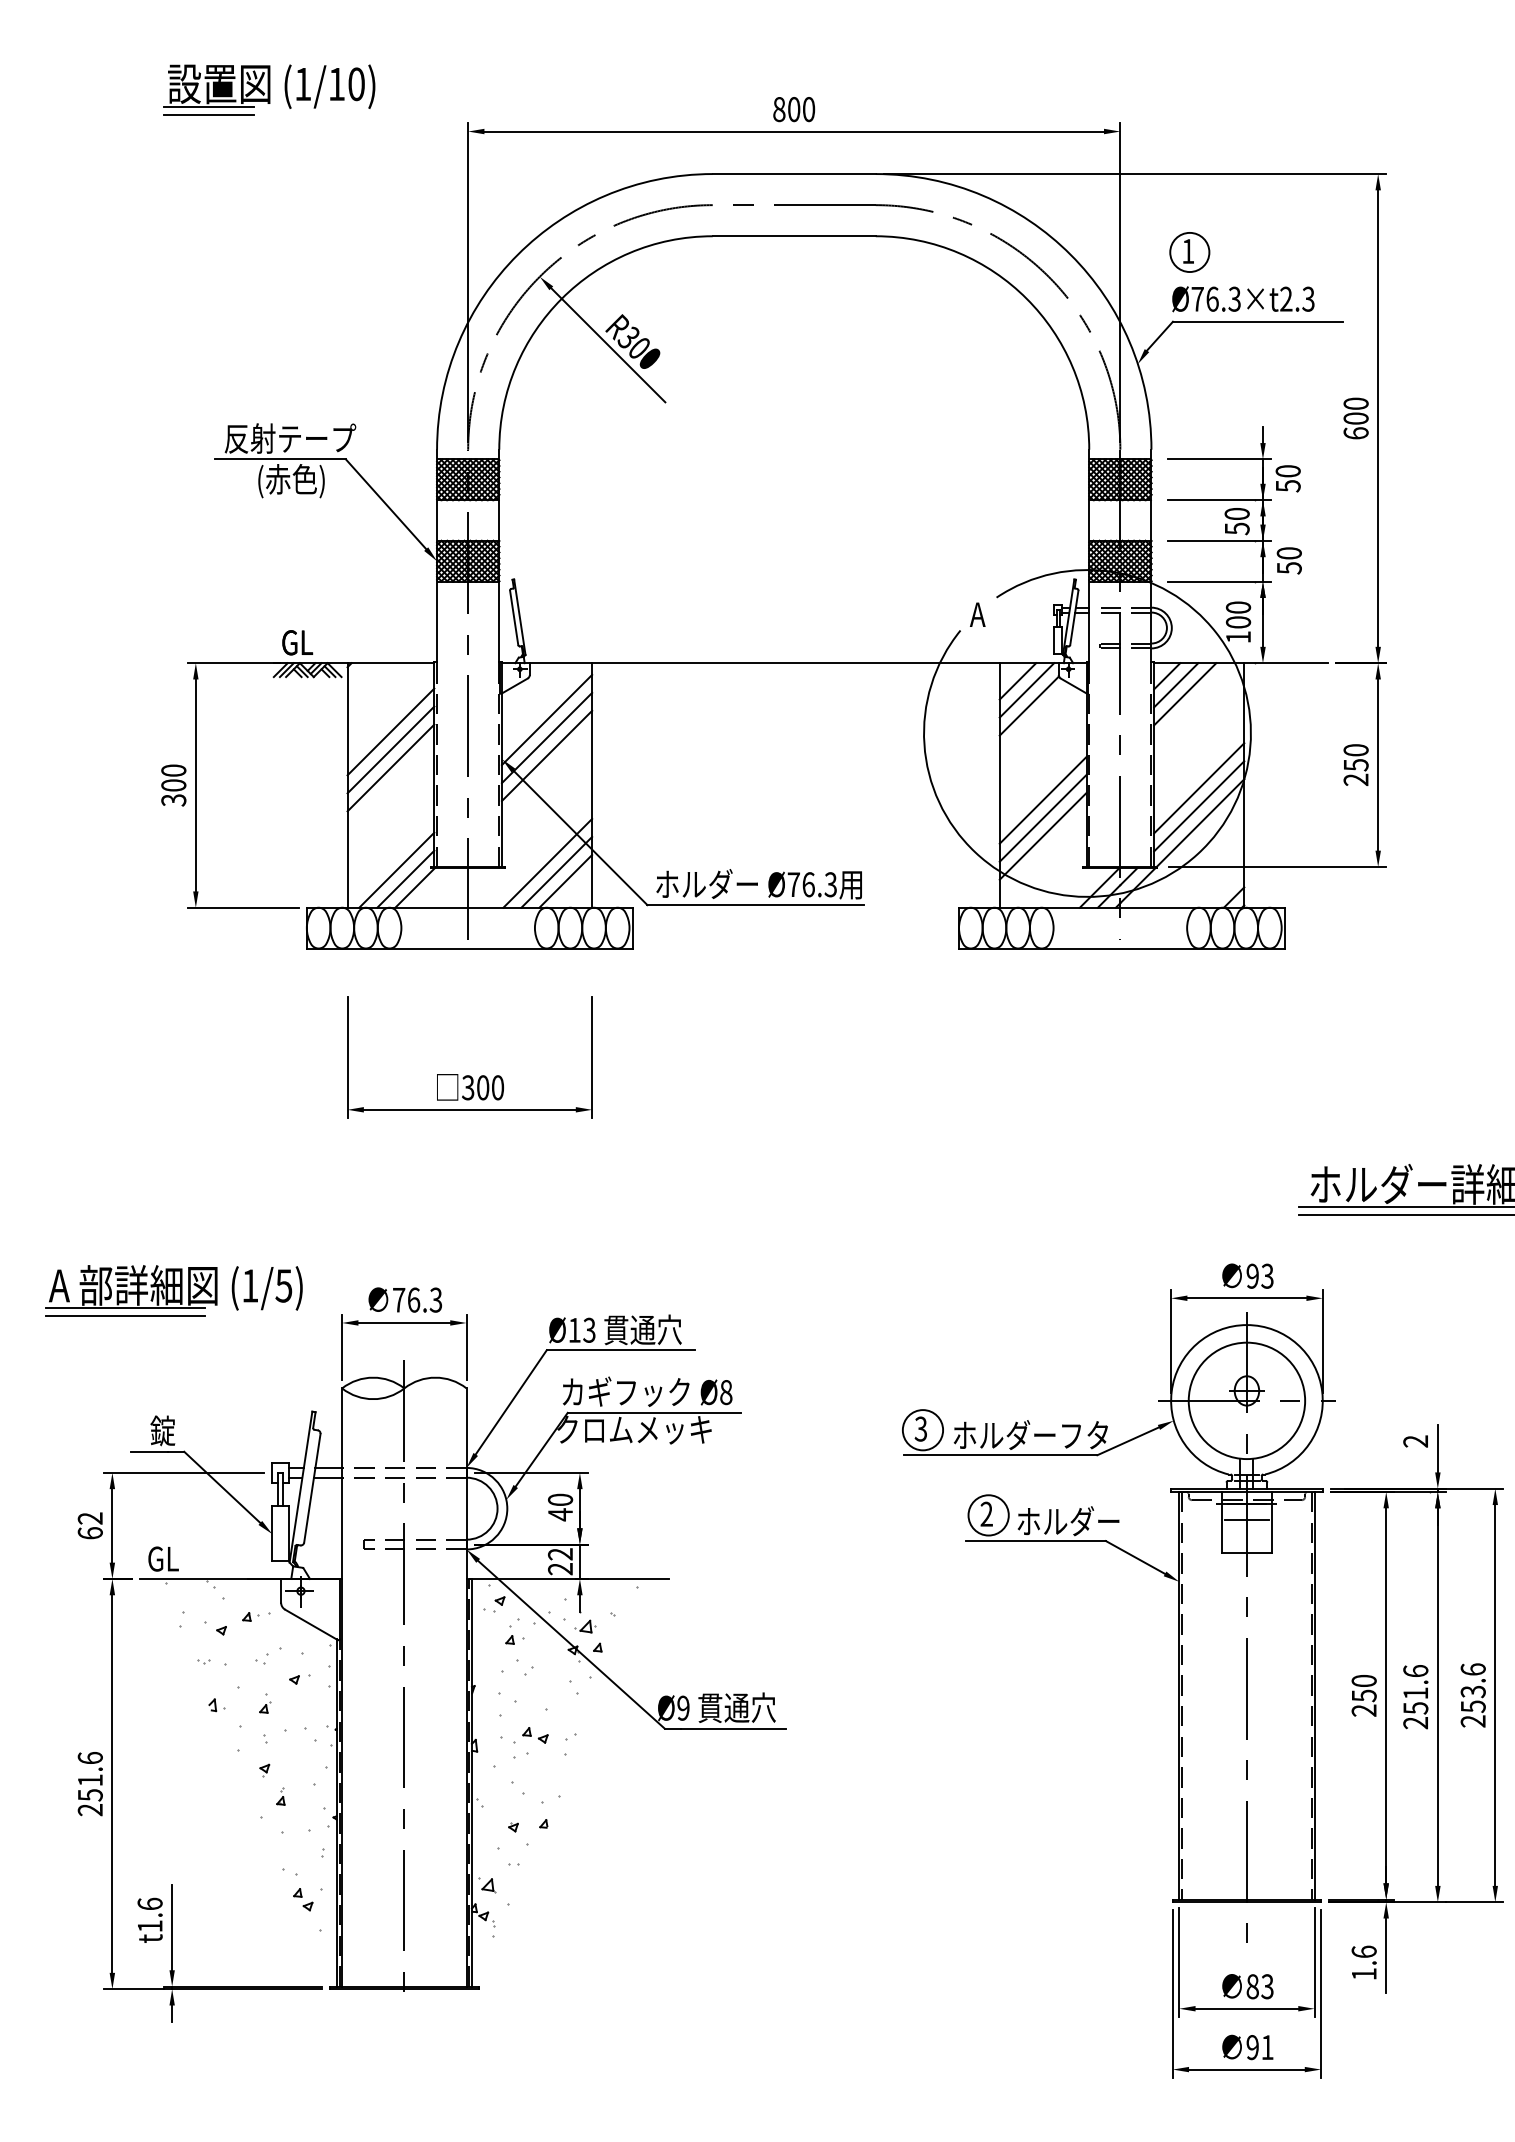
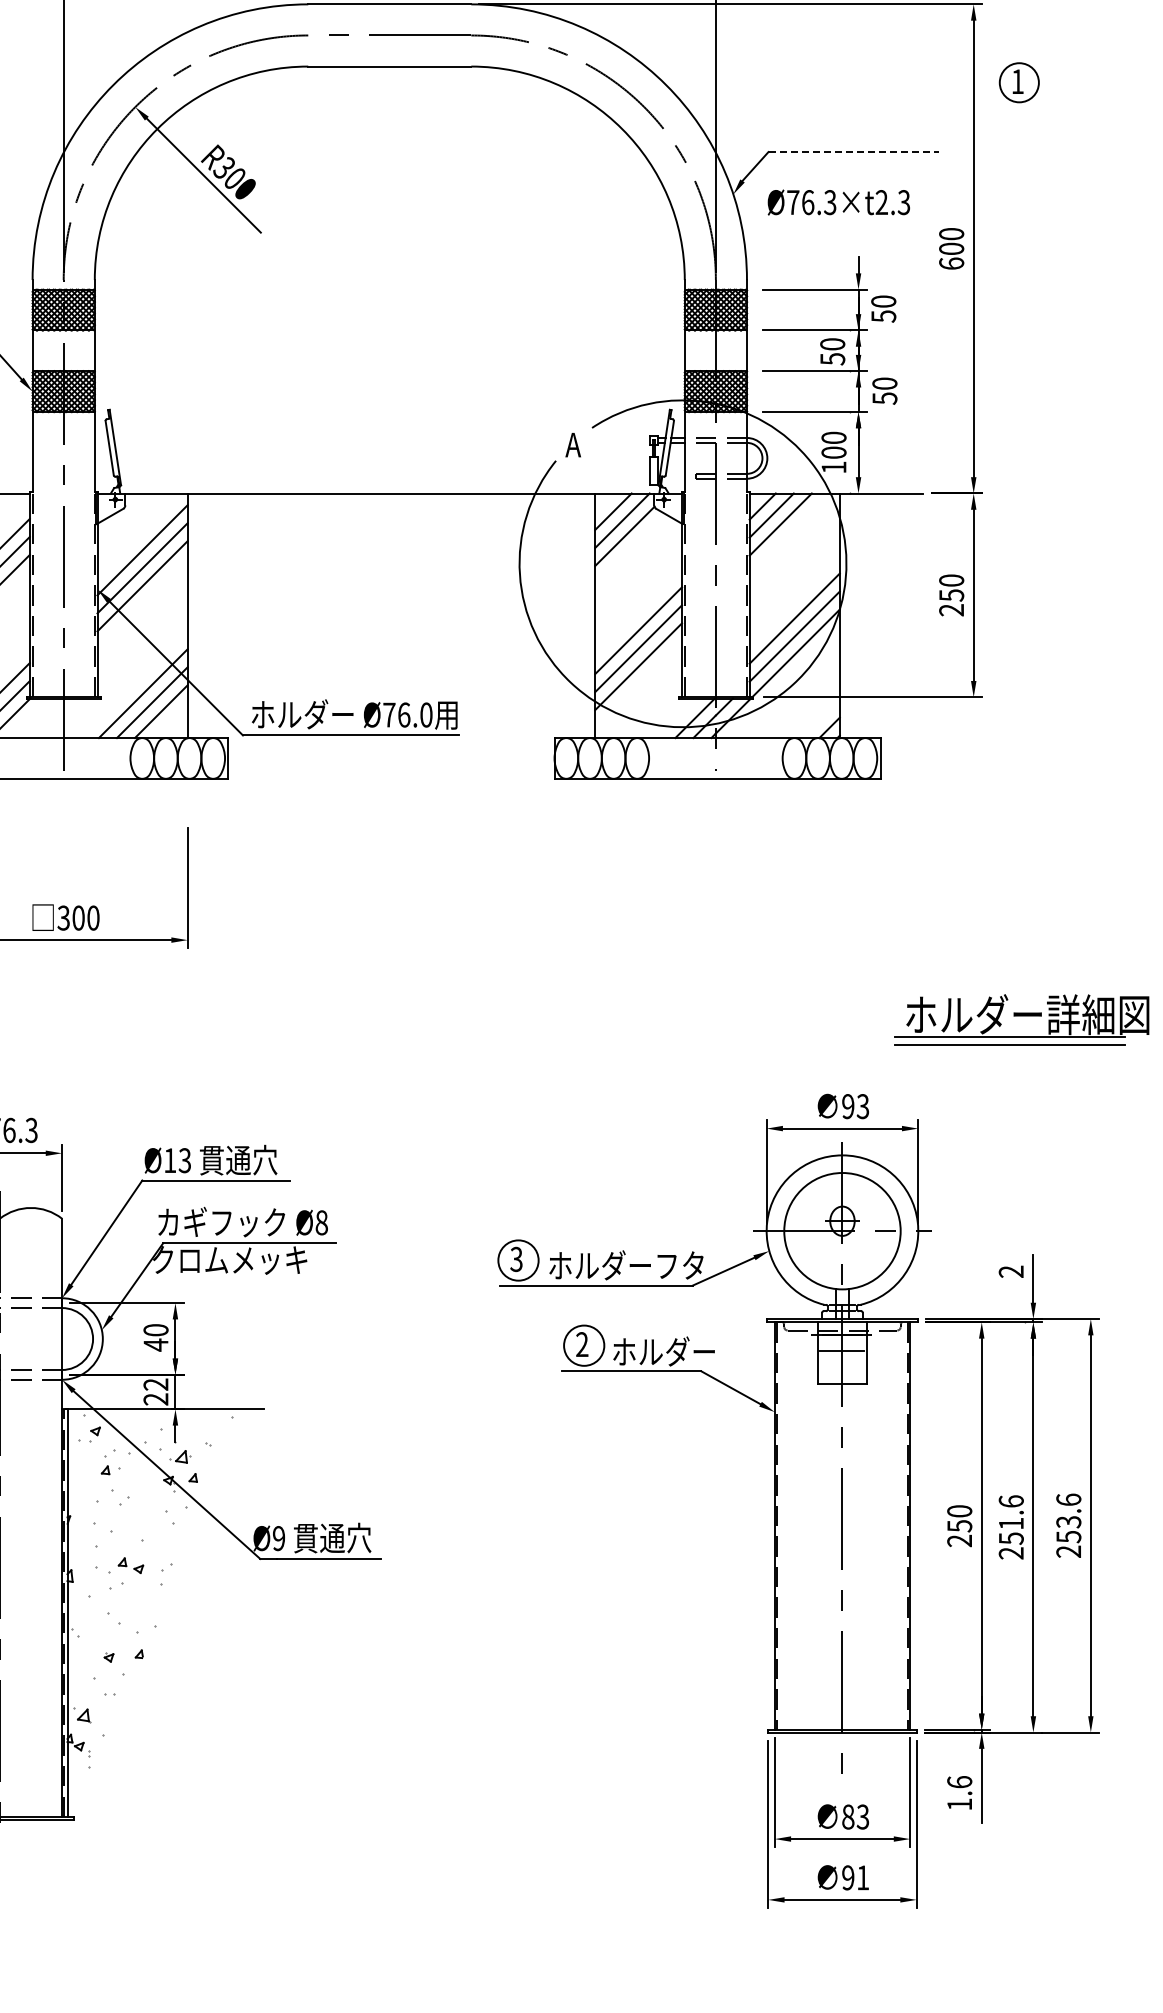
part: (1189, 252) -> (1019, 82), moved
text: (1243, 299) -> (839, 202), moved
line: (1258, 321) -> (854, 151), solid -> dashed
text: (830, 884) -> (426, 714), Ø76.3 -> Ø76.0

